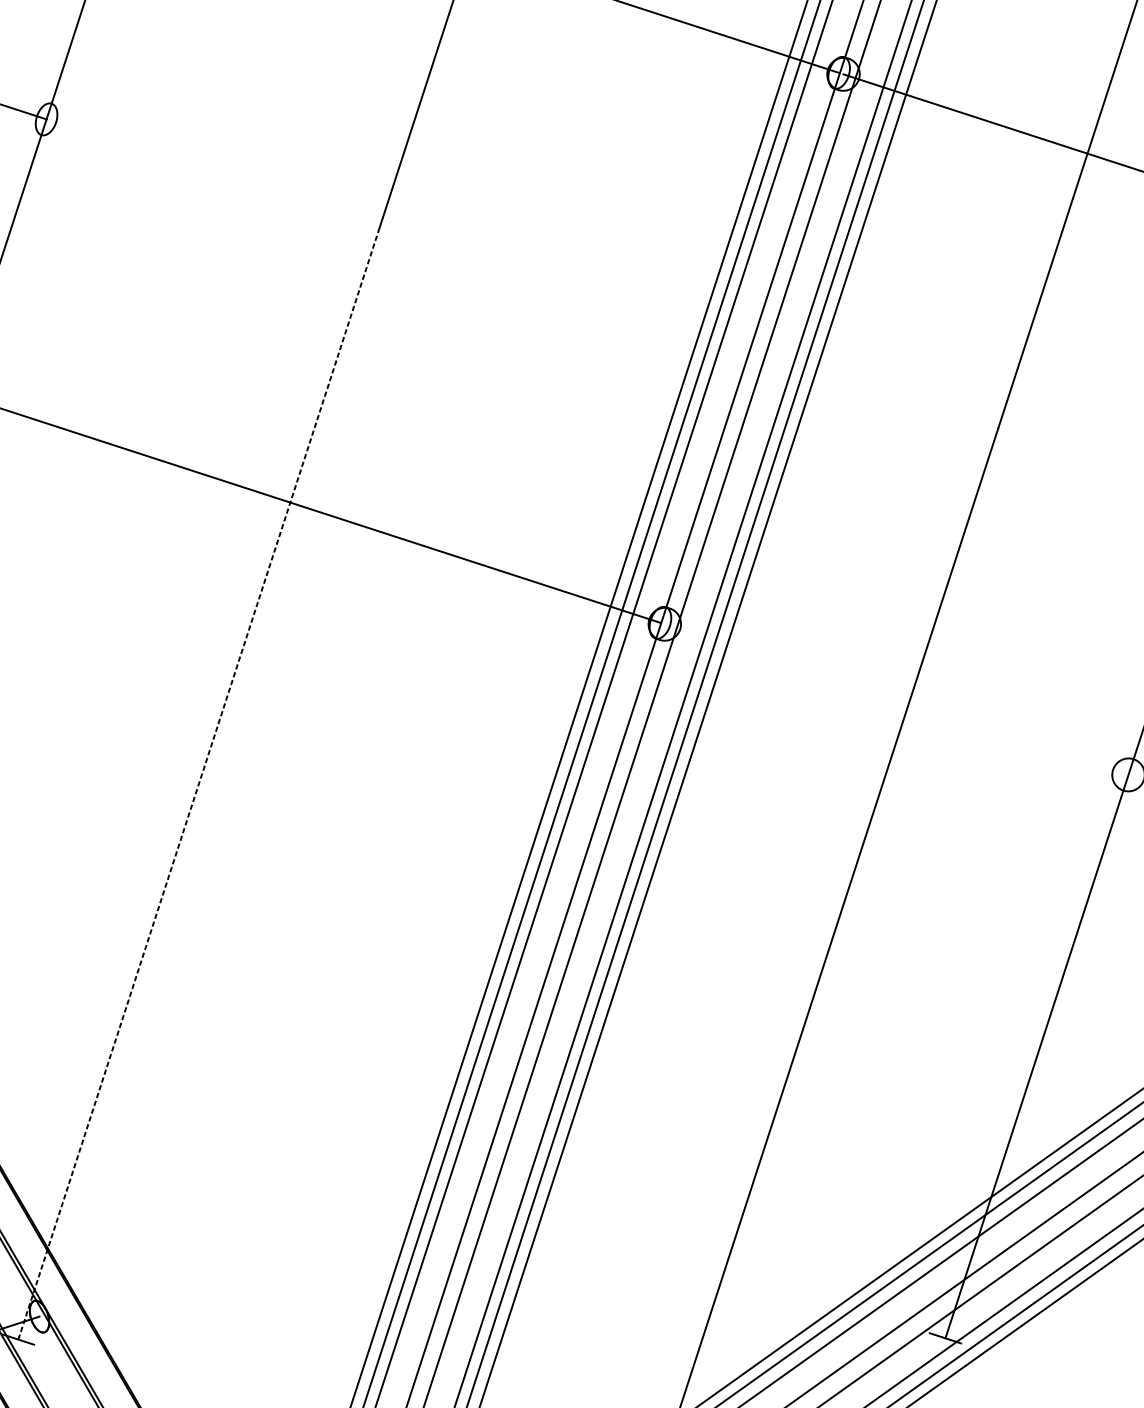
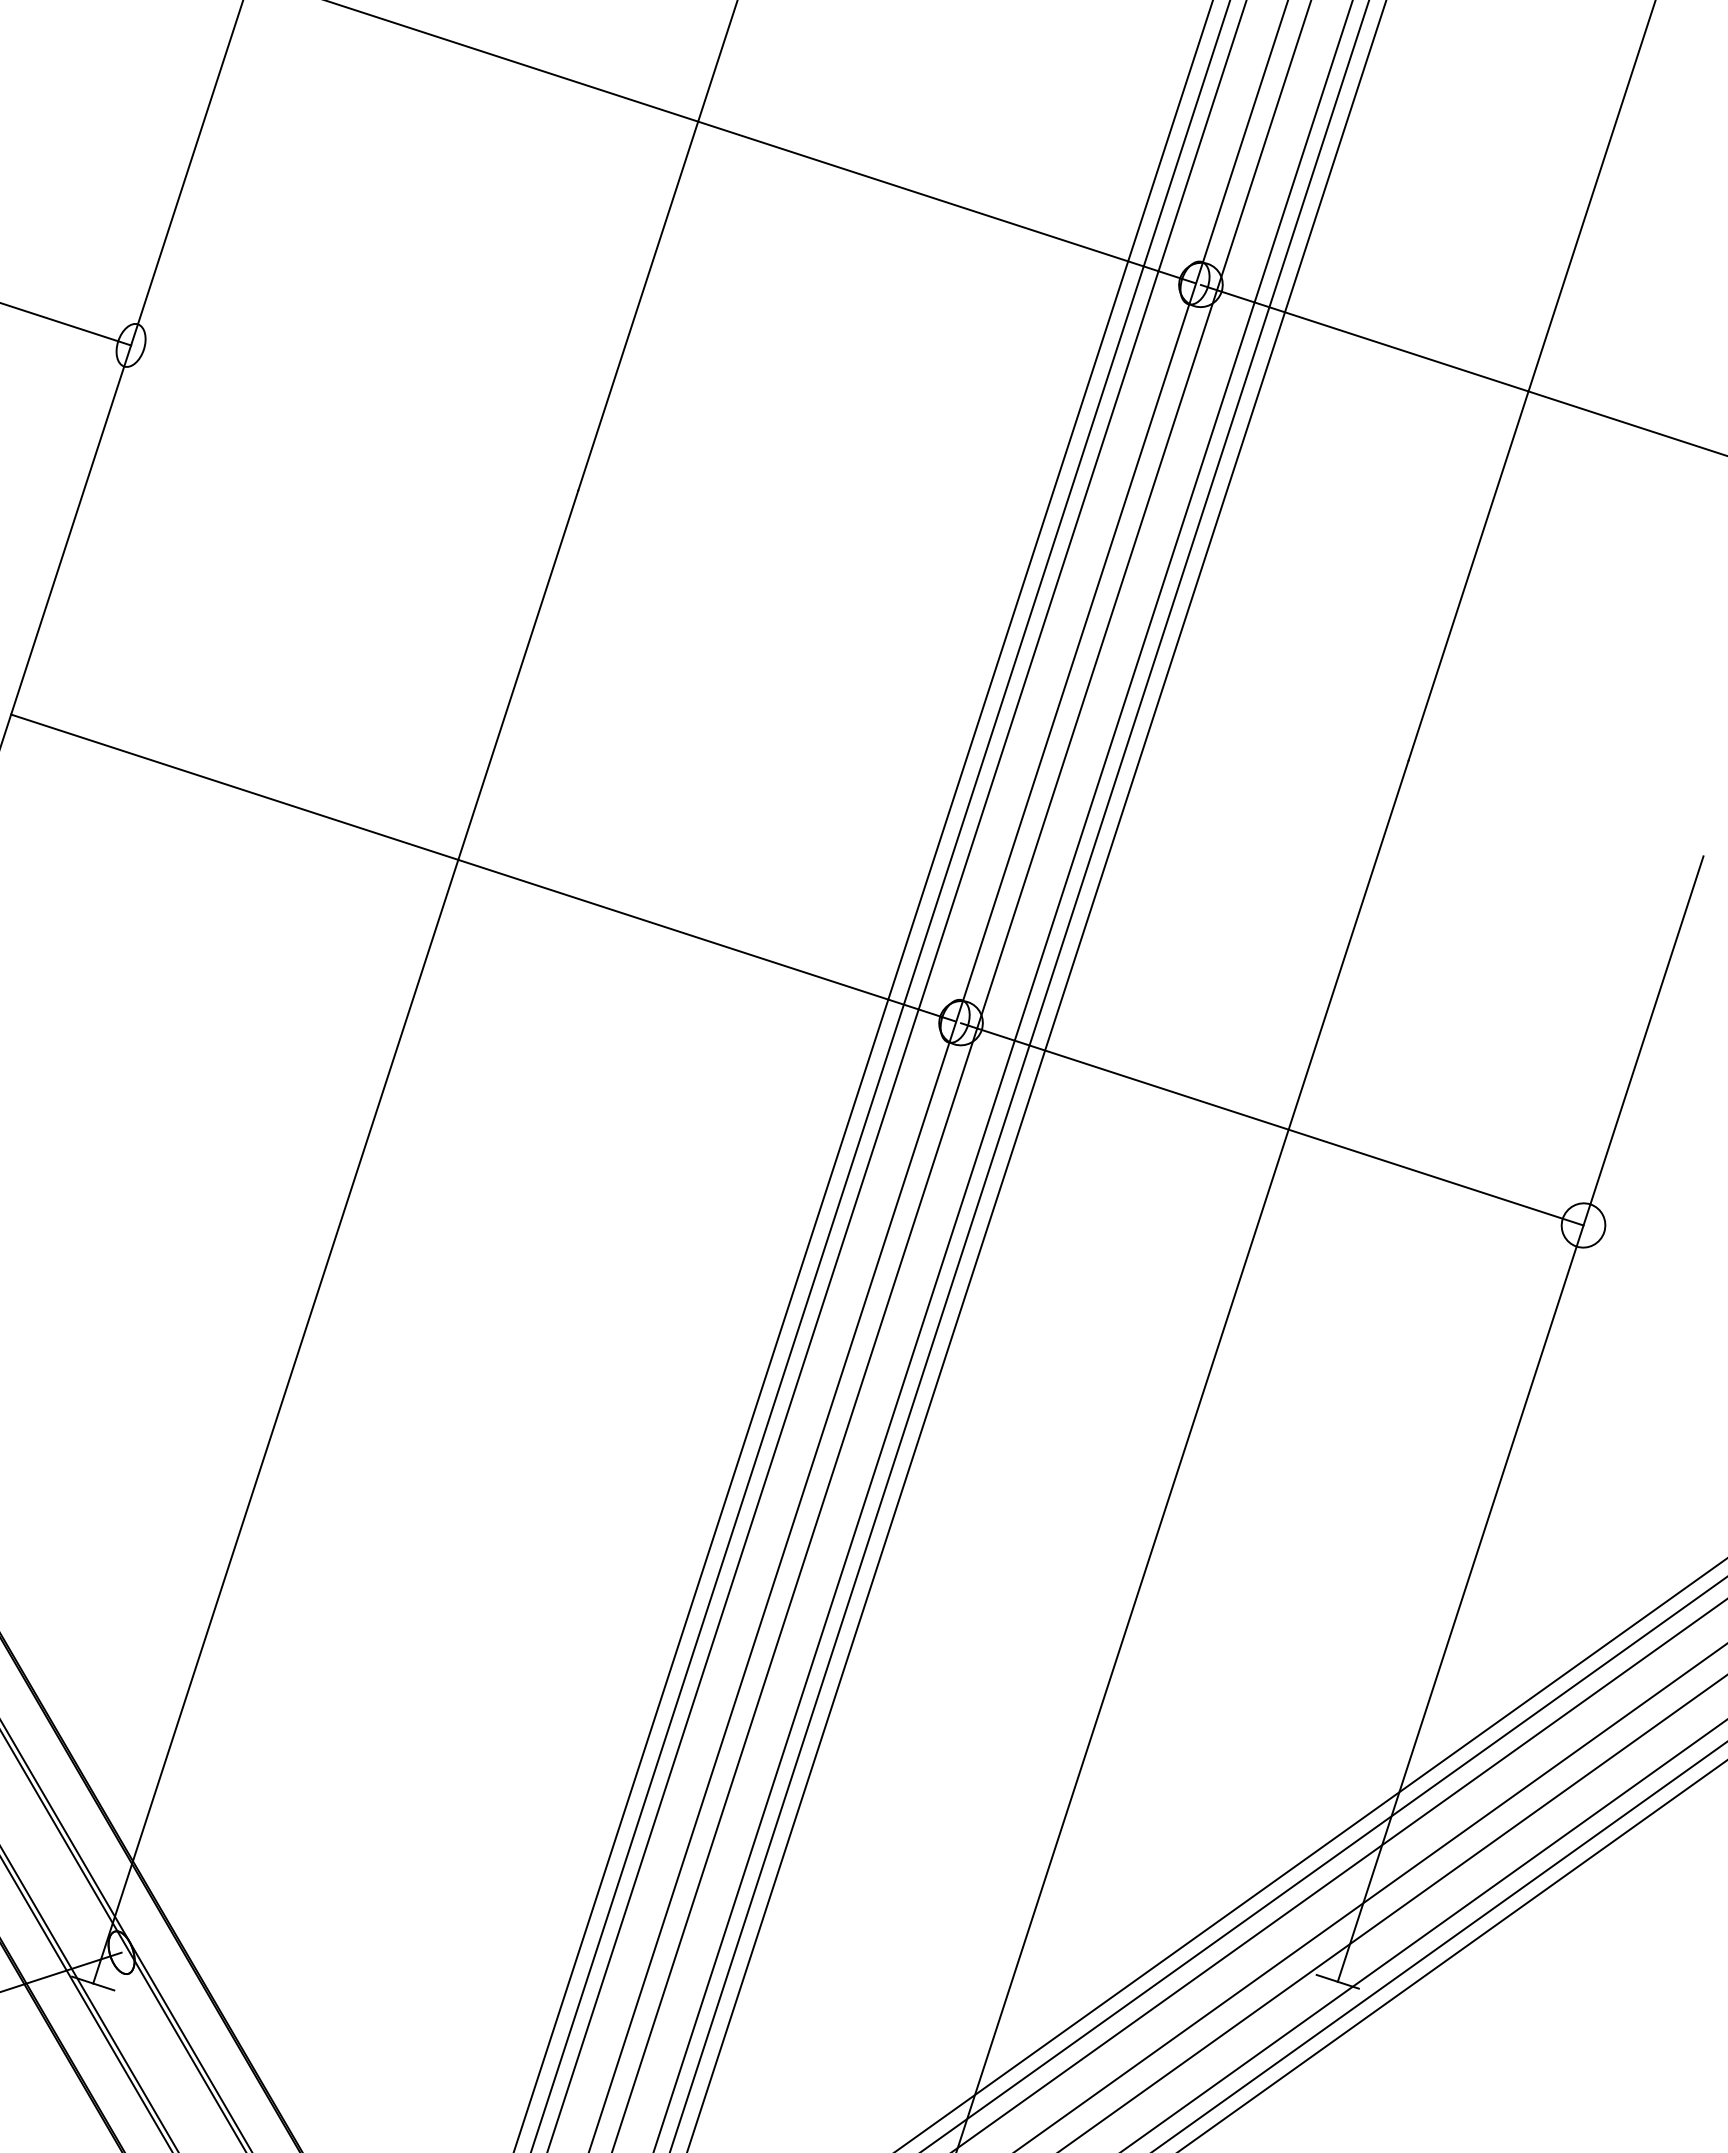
line: (896, 699) -> (1272, 1124), added
line: (198, 783) -> (335, 1237), dashed -> solid

